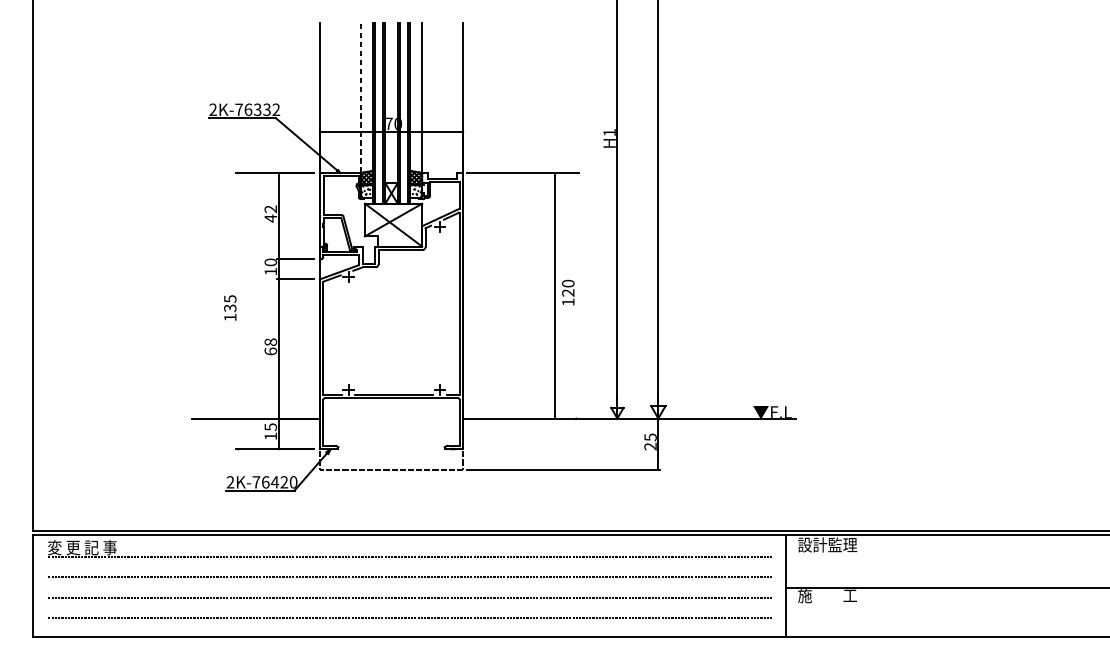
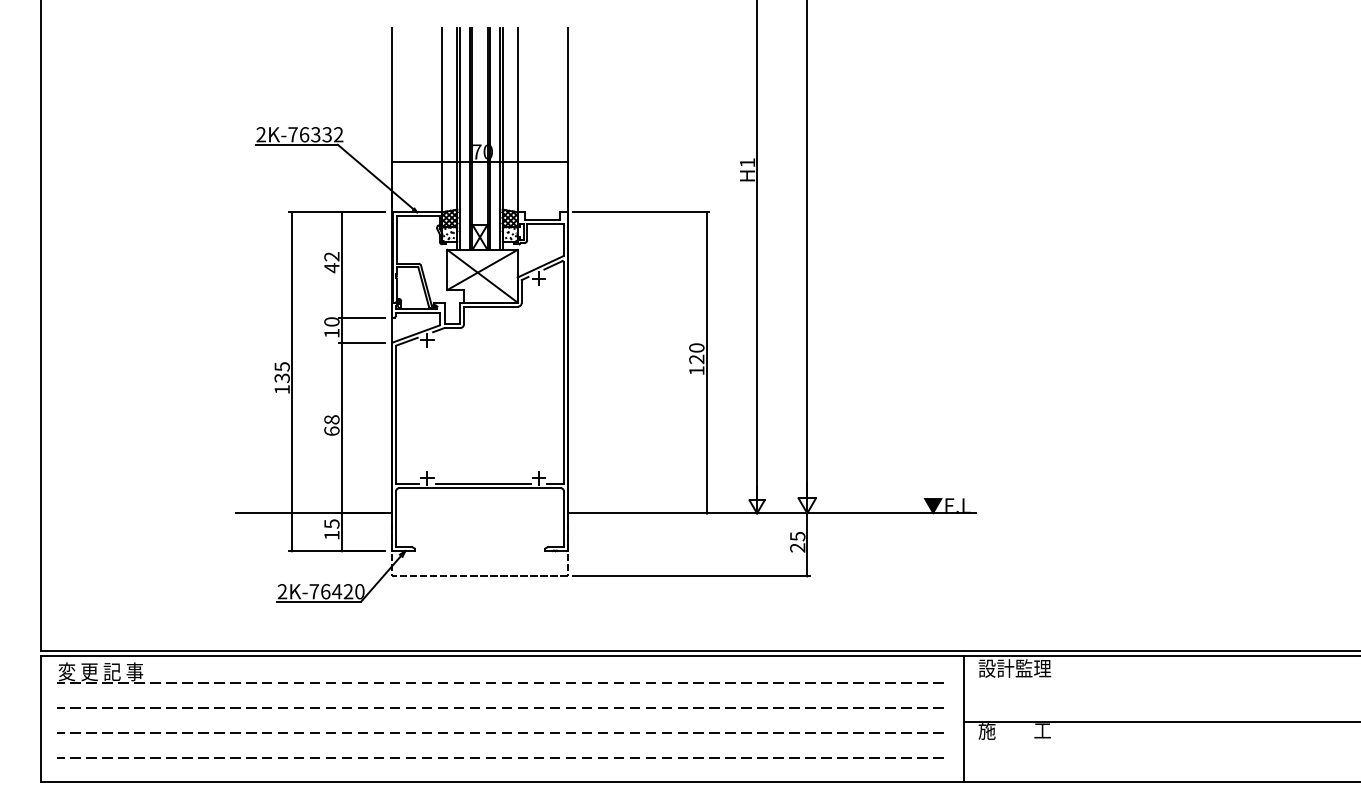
line: (360, 97) -> (442, 119), dashed -> solid
line: (554, 295) -> (706, 362), moved
line: (237, 310) -> (291, 381), added

